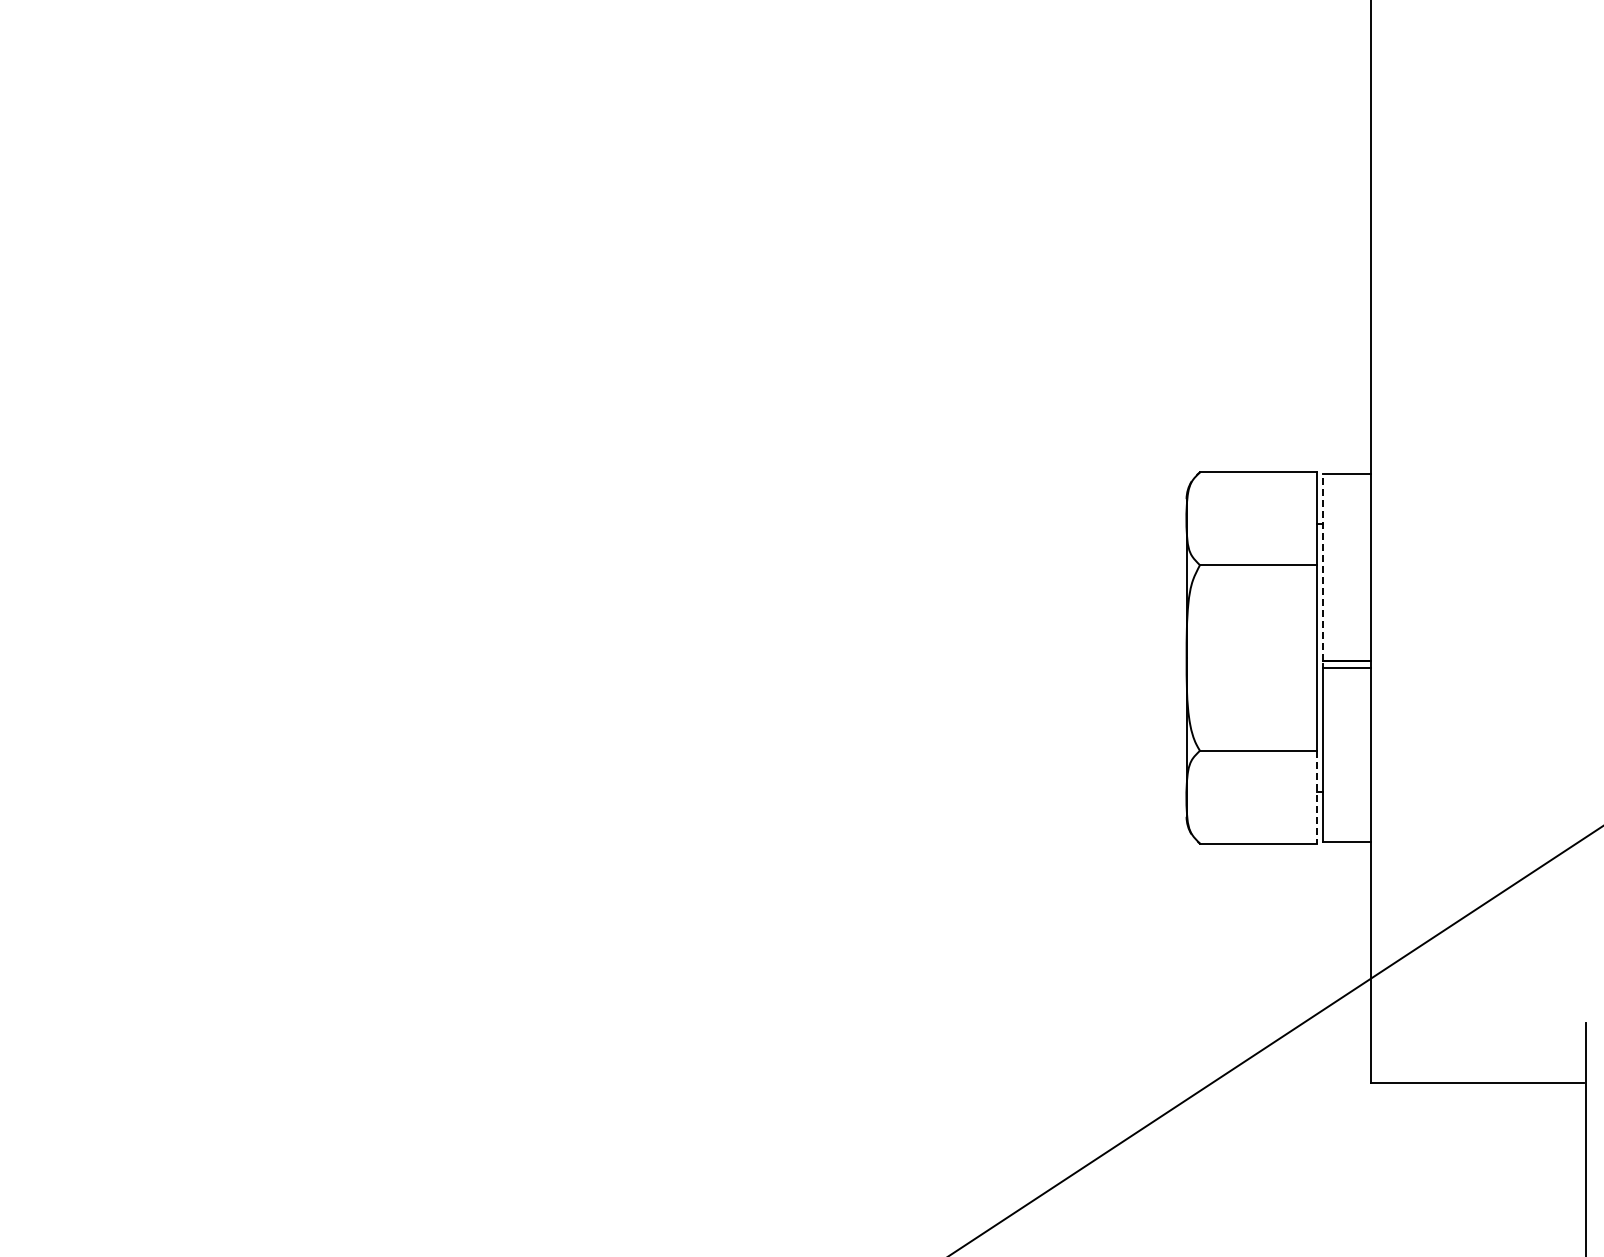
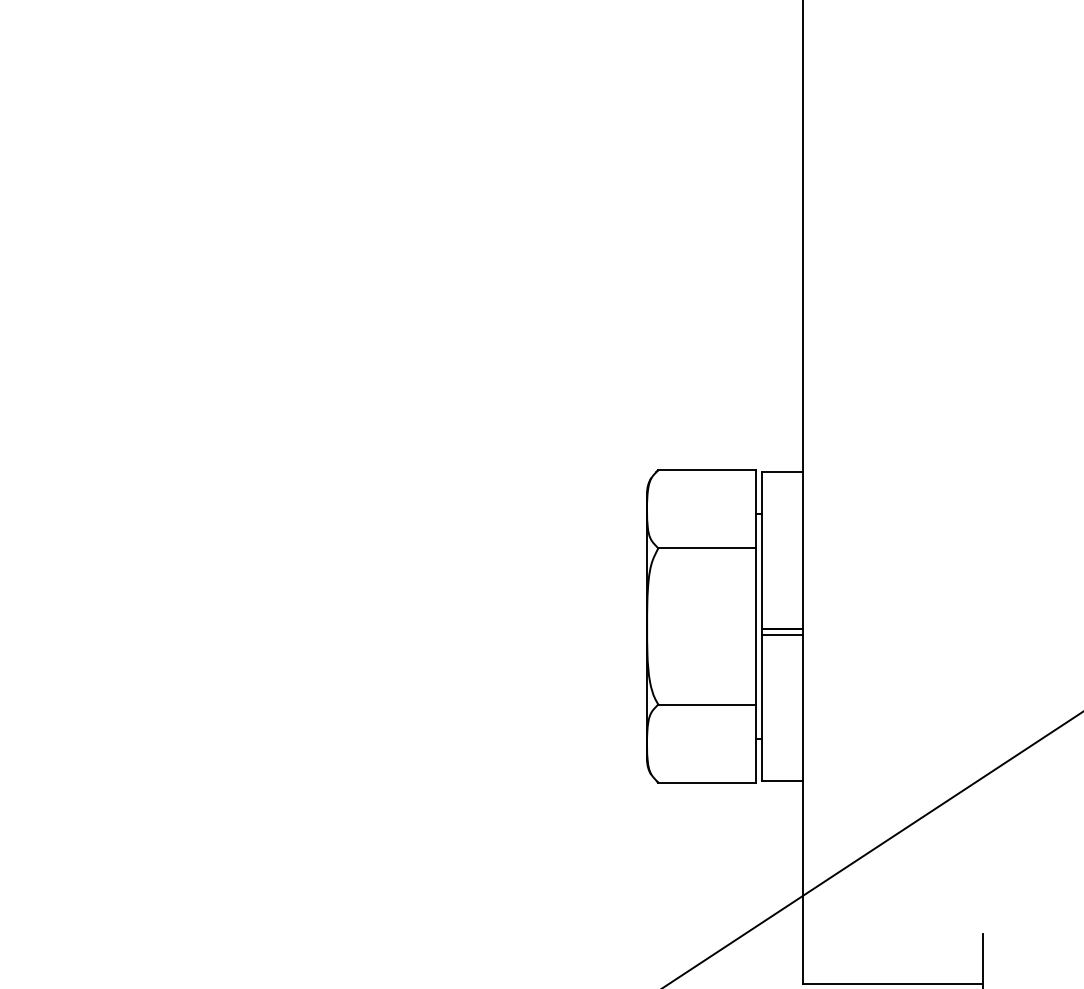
line: (1323, 567) -> (762, 550), dashed -> solid
line: (1316, 797) -> (756, 743), dashed -> solid

